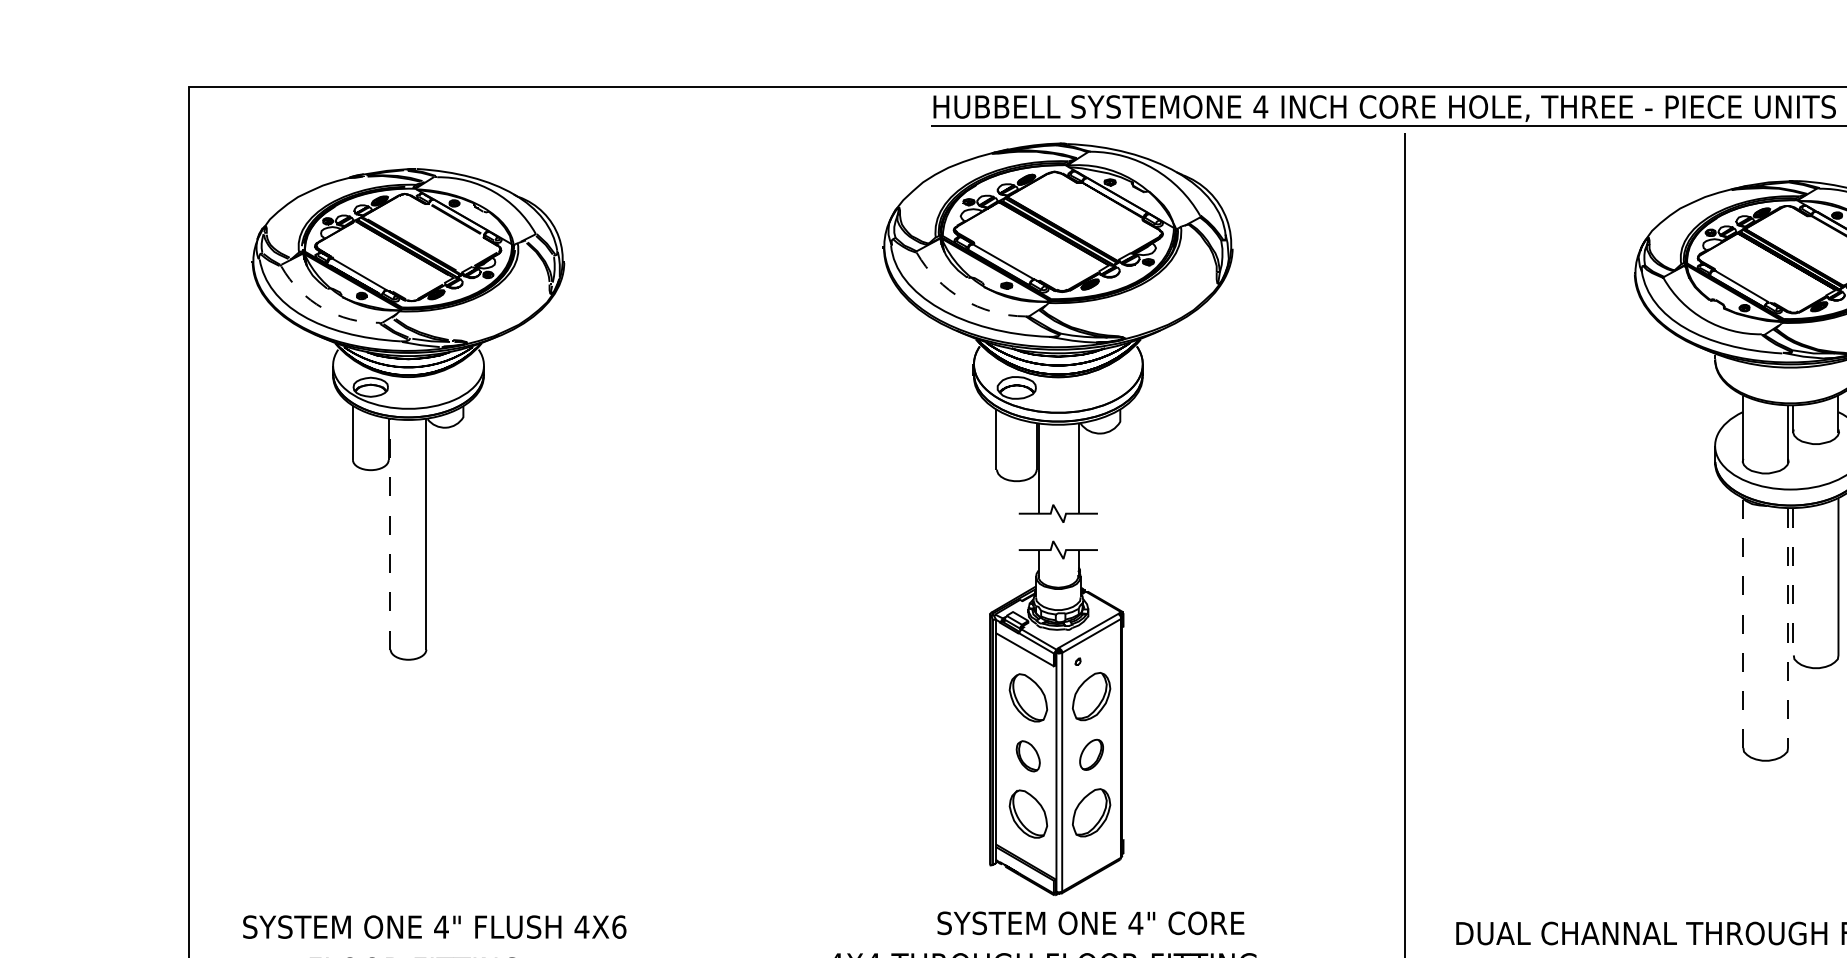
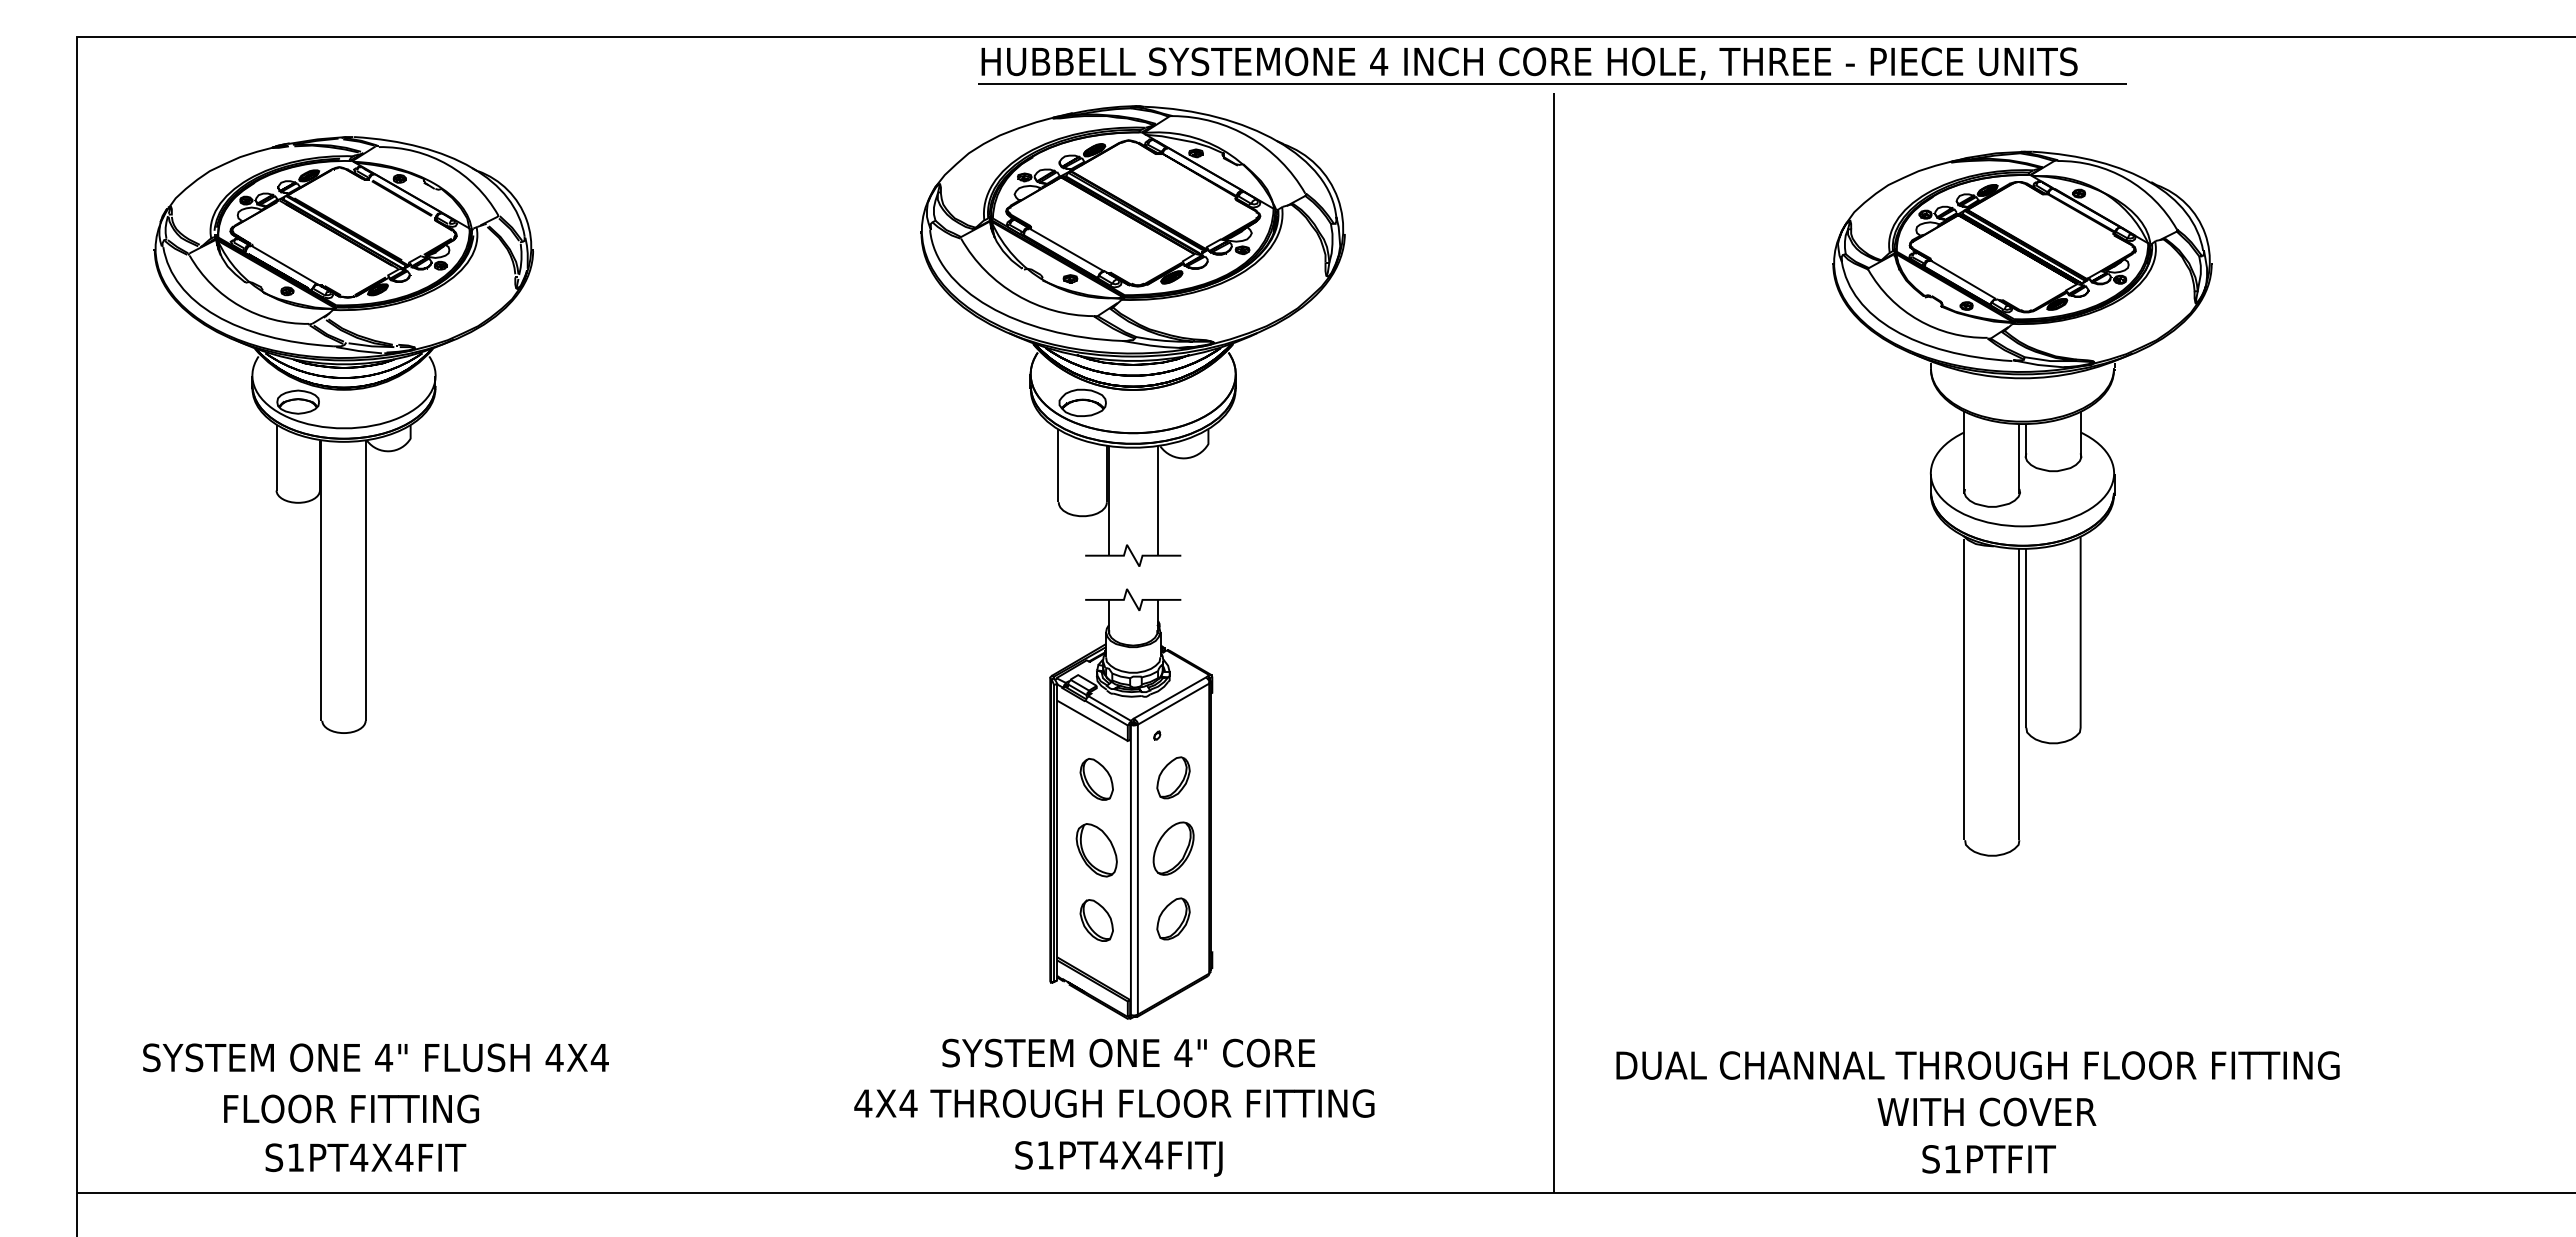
arc: (963, 299) -> (1017, 295), dashed -> solid
arc: (323, 308) -> (240, 306), dashed -> solid
line: (389, 534) -> (321, 580), dashed -> solid
line: (1793, 582) -> (2025, 639), dashed -> solid
line: (1742, 623) -> (1964, 689), dashed -> solid
line: (1788, 628) -> (2019, 695), dashed -> solid
part: (1091, 696) -> (1173, 777), size x0.71
part: (1028, 697) -> (1096, 779), size x0.71
part: (1091, 754) -> (1173, 848), size x1.43
part: (1028, 756) -> (1096, 850), size x1.43
part: (1091, 812) -> (1173, 918), size x0.71
part: (1028, 814) -> (1096, 920), size x0.71
text: (1090, 922) -> (1128, 1052), moved
text: (618, 926) -> (599, 1057), 4X6 -> 4X4

